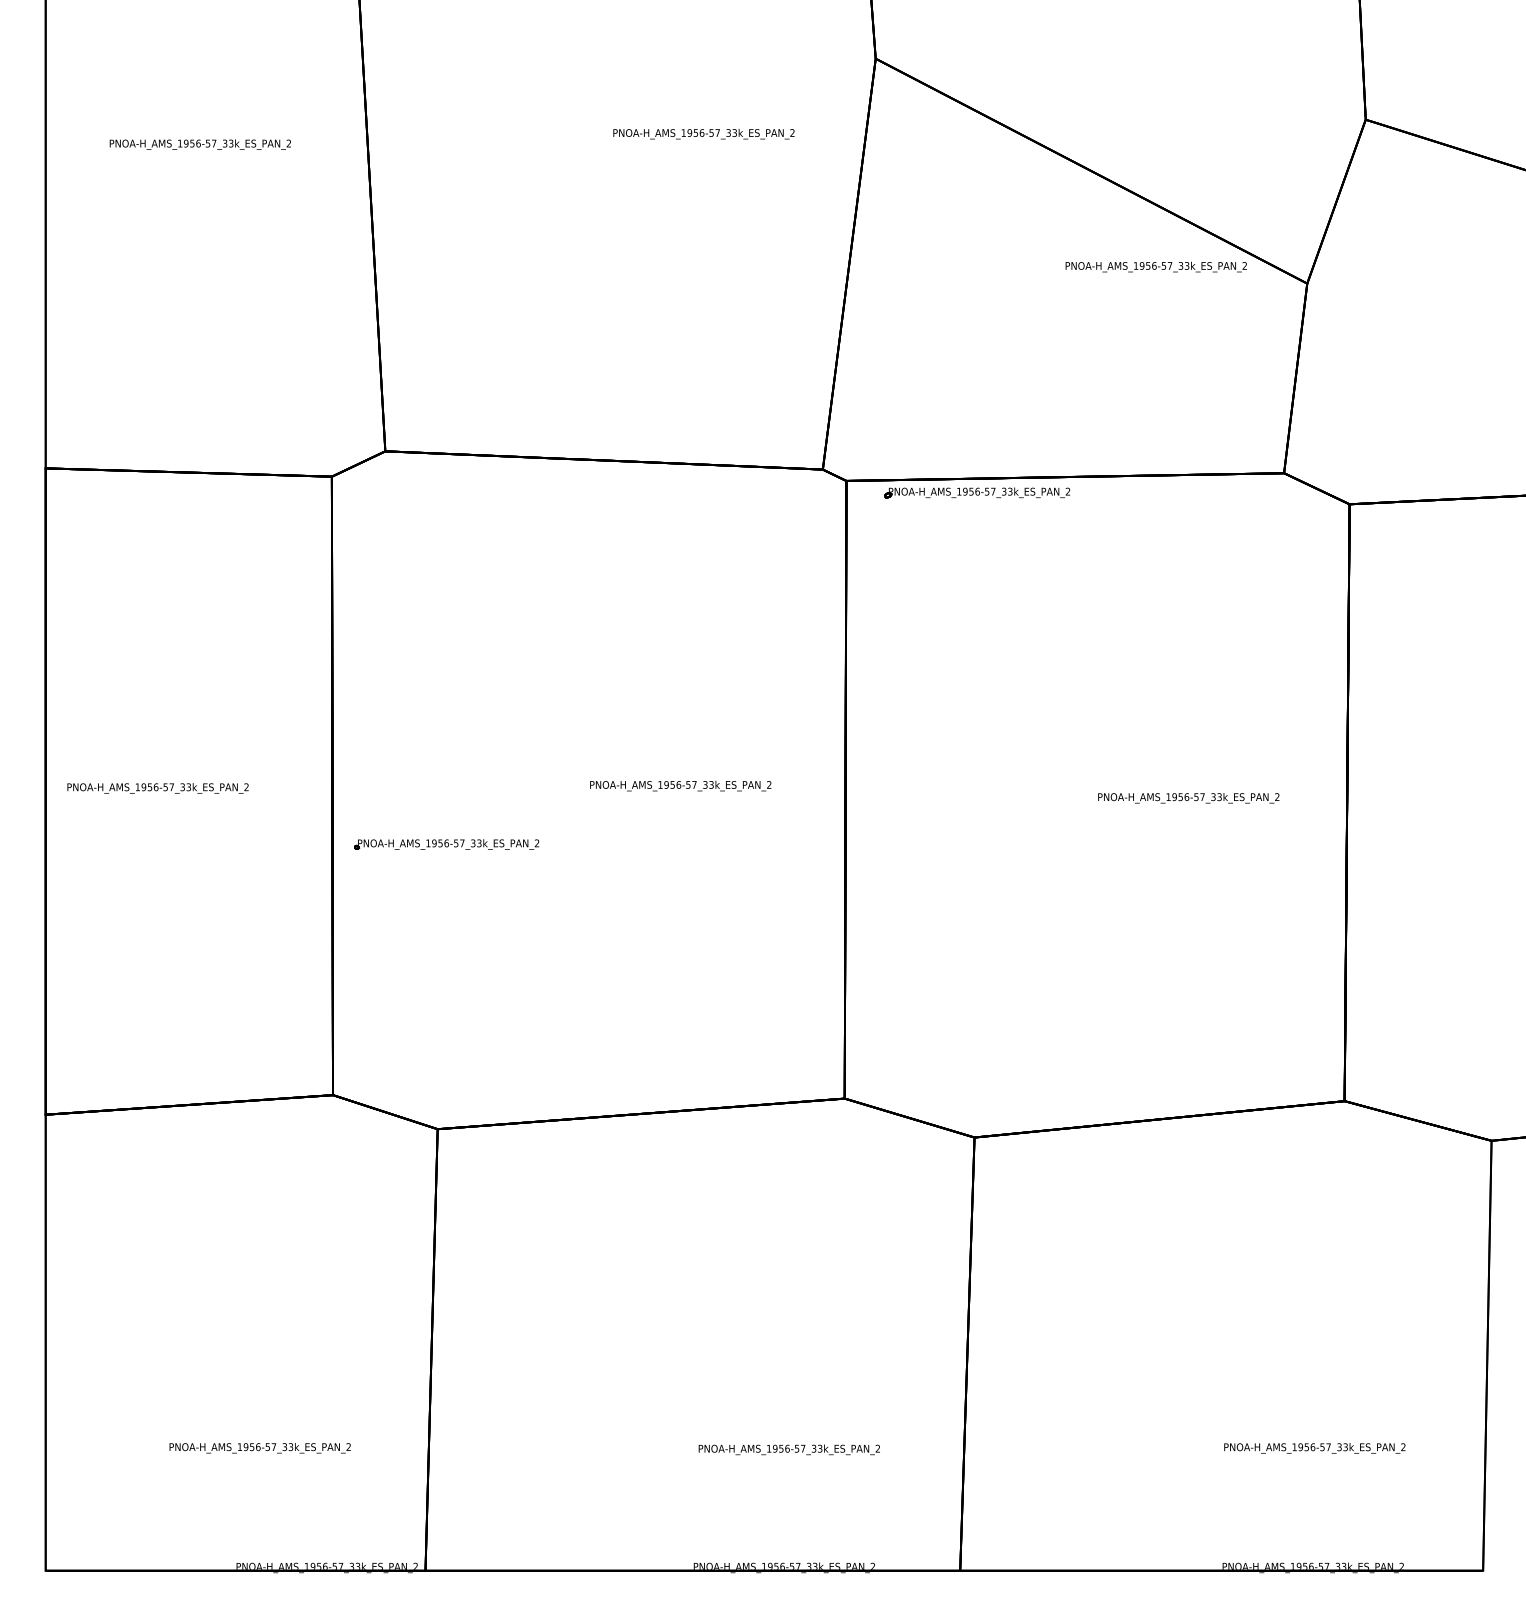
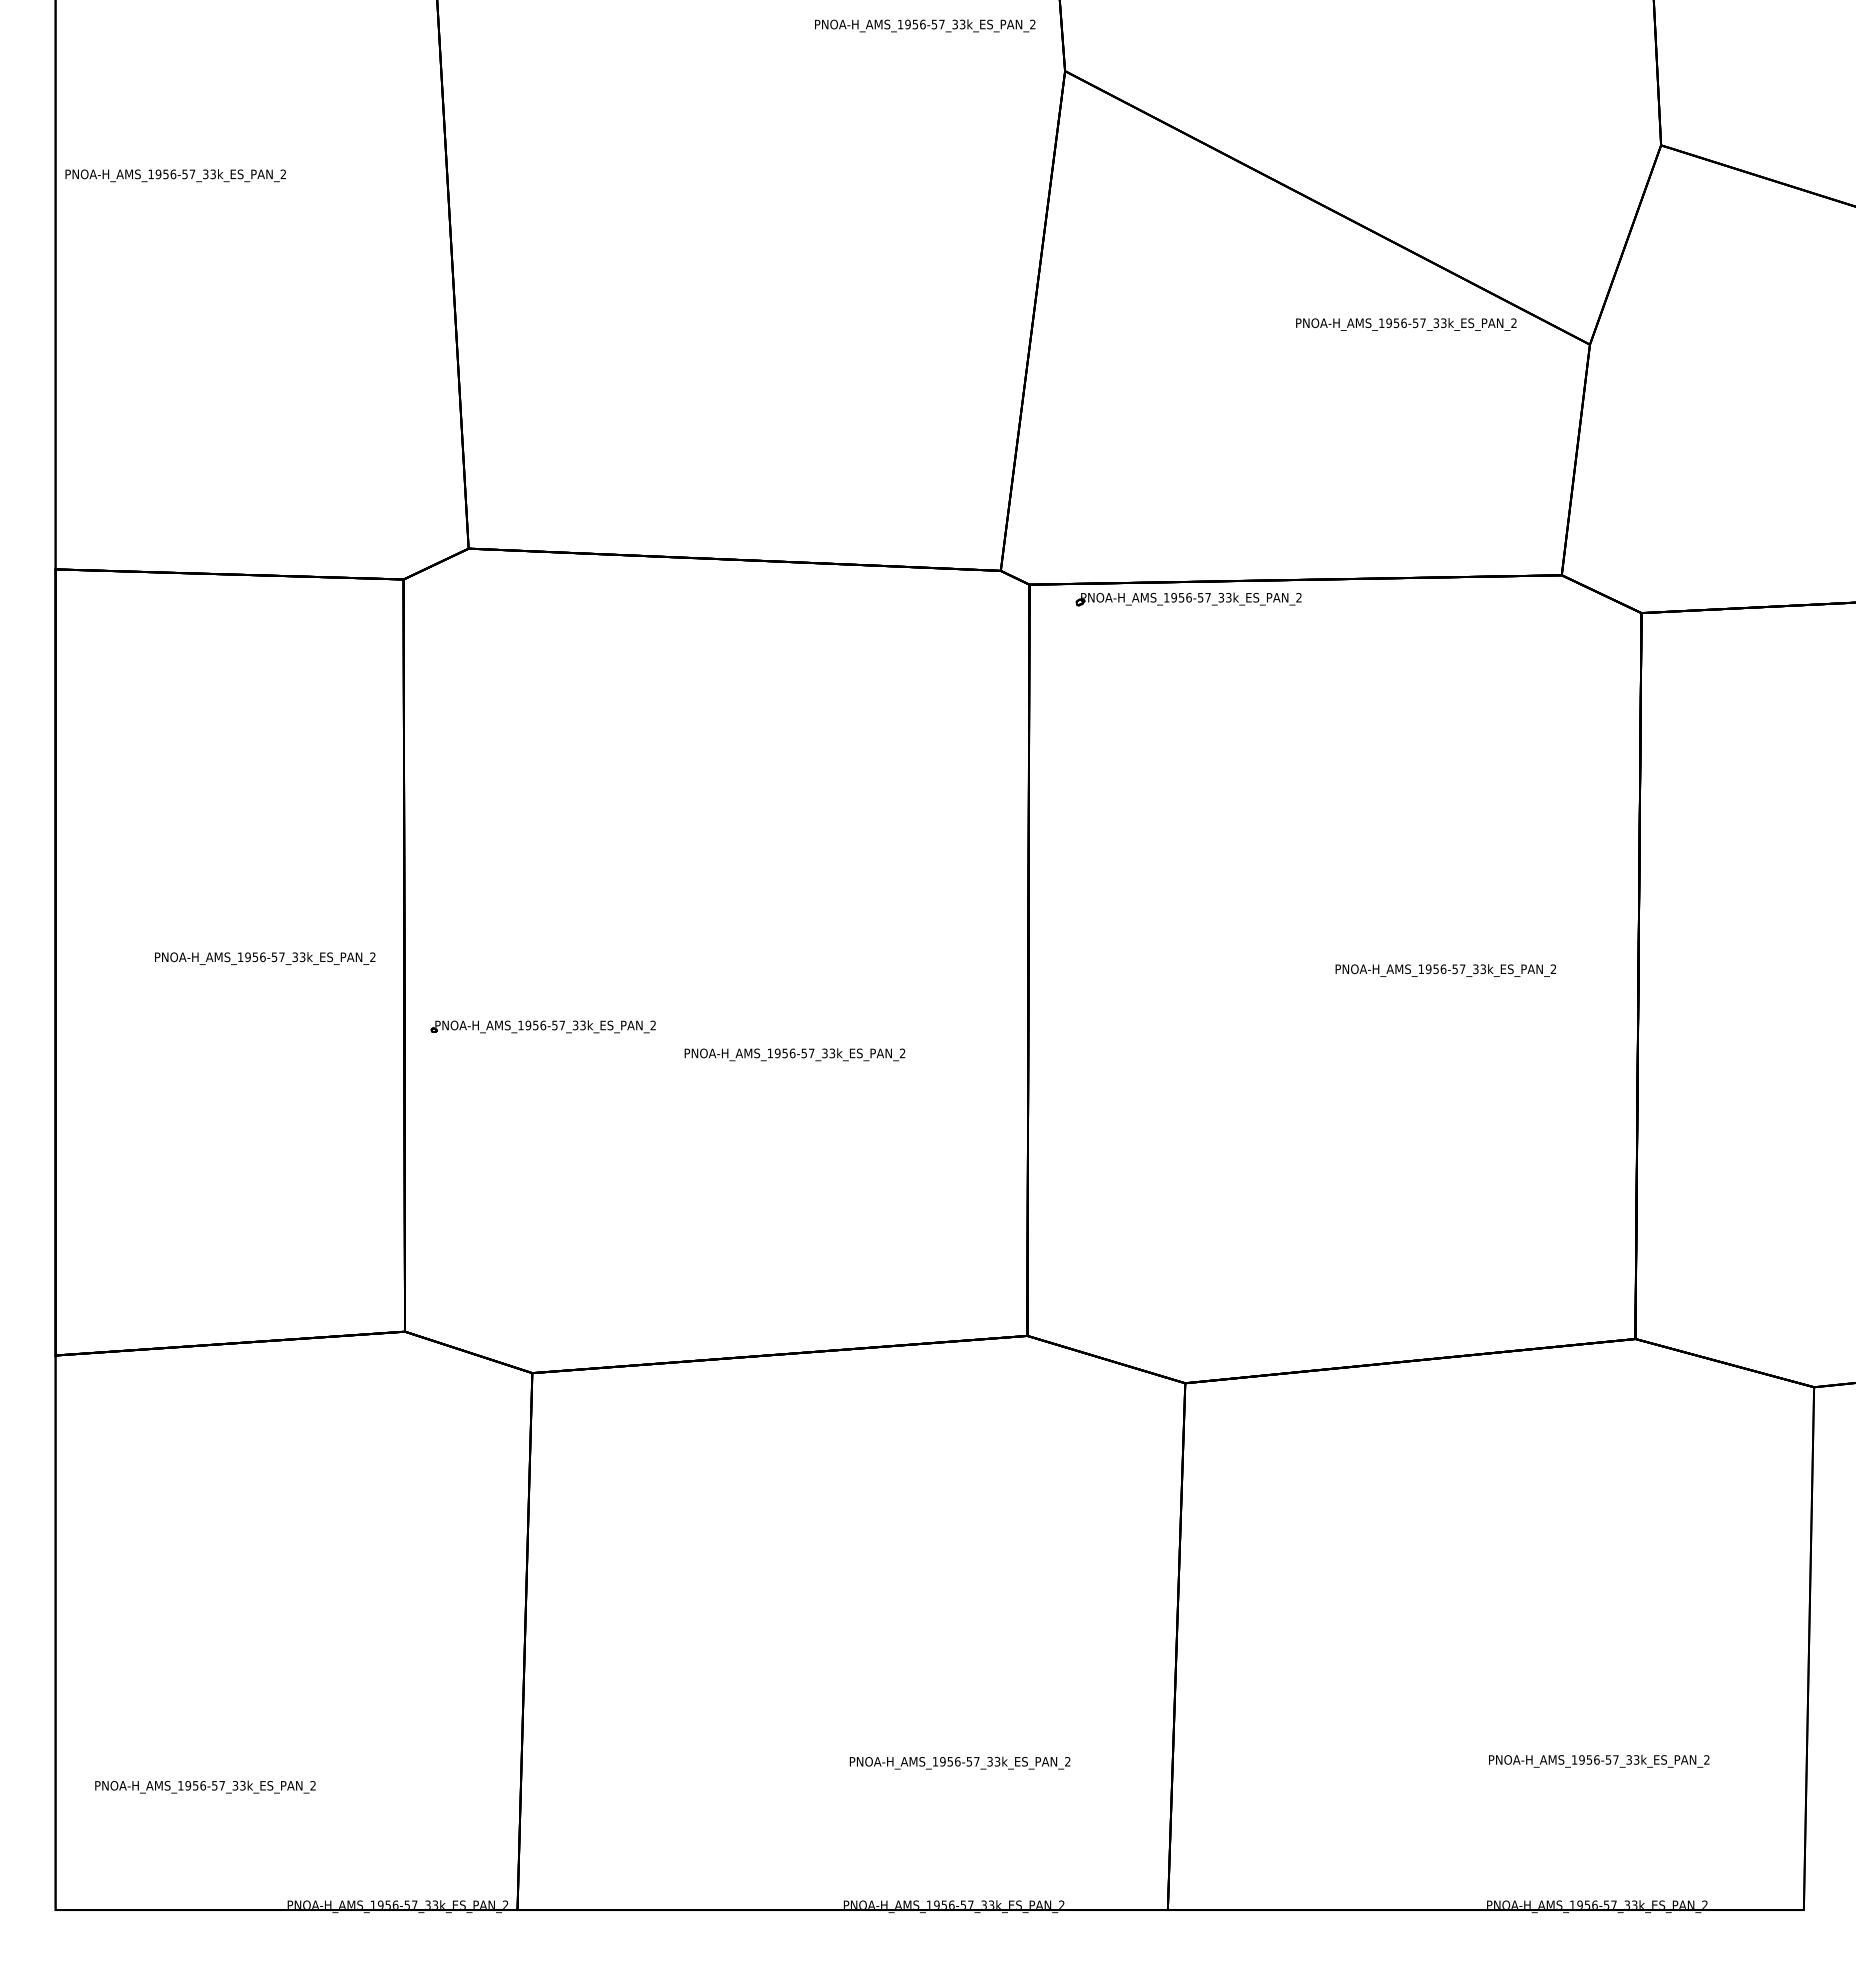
text: (704, 133) -> (925, 25), moved
text: (200, 144) -> (175, 175), moved
text: (680, 785) -> (794, 1054), moved
text: (158, 788) -> (265, 958), moved
text: (260, 1447) -> (205, 1786), moved

